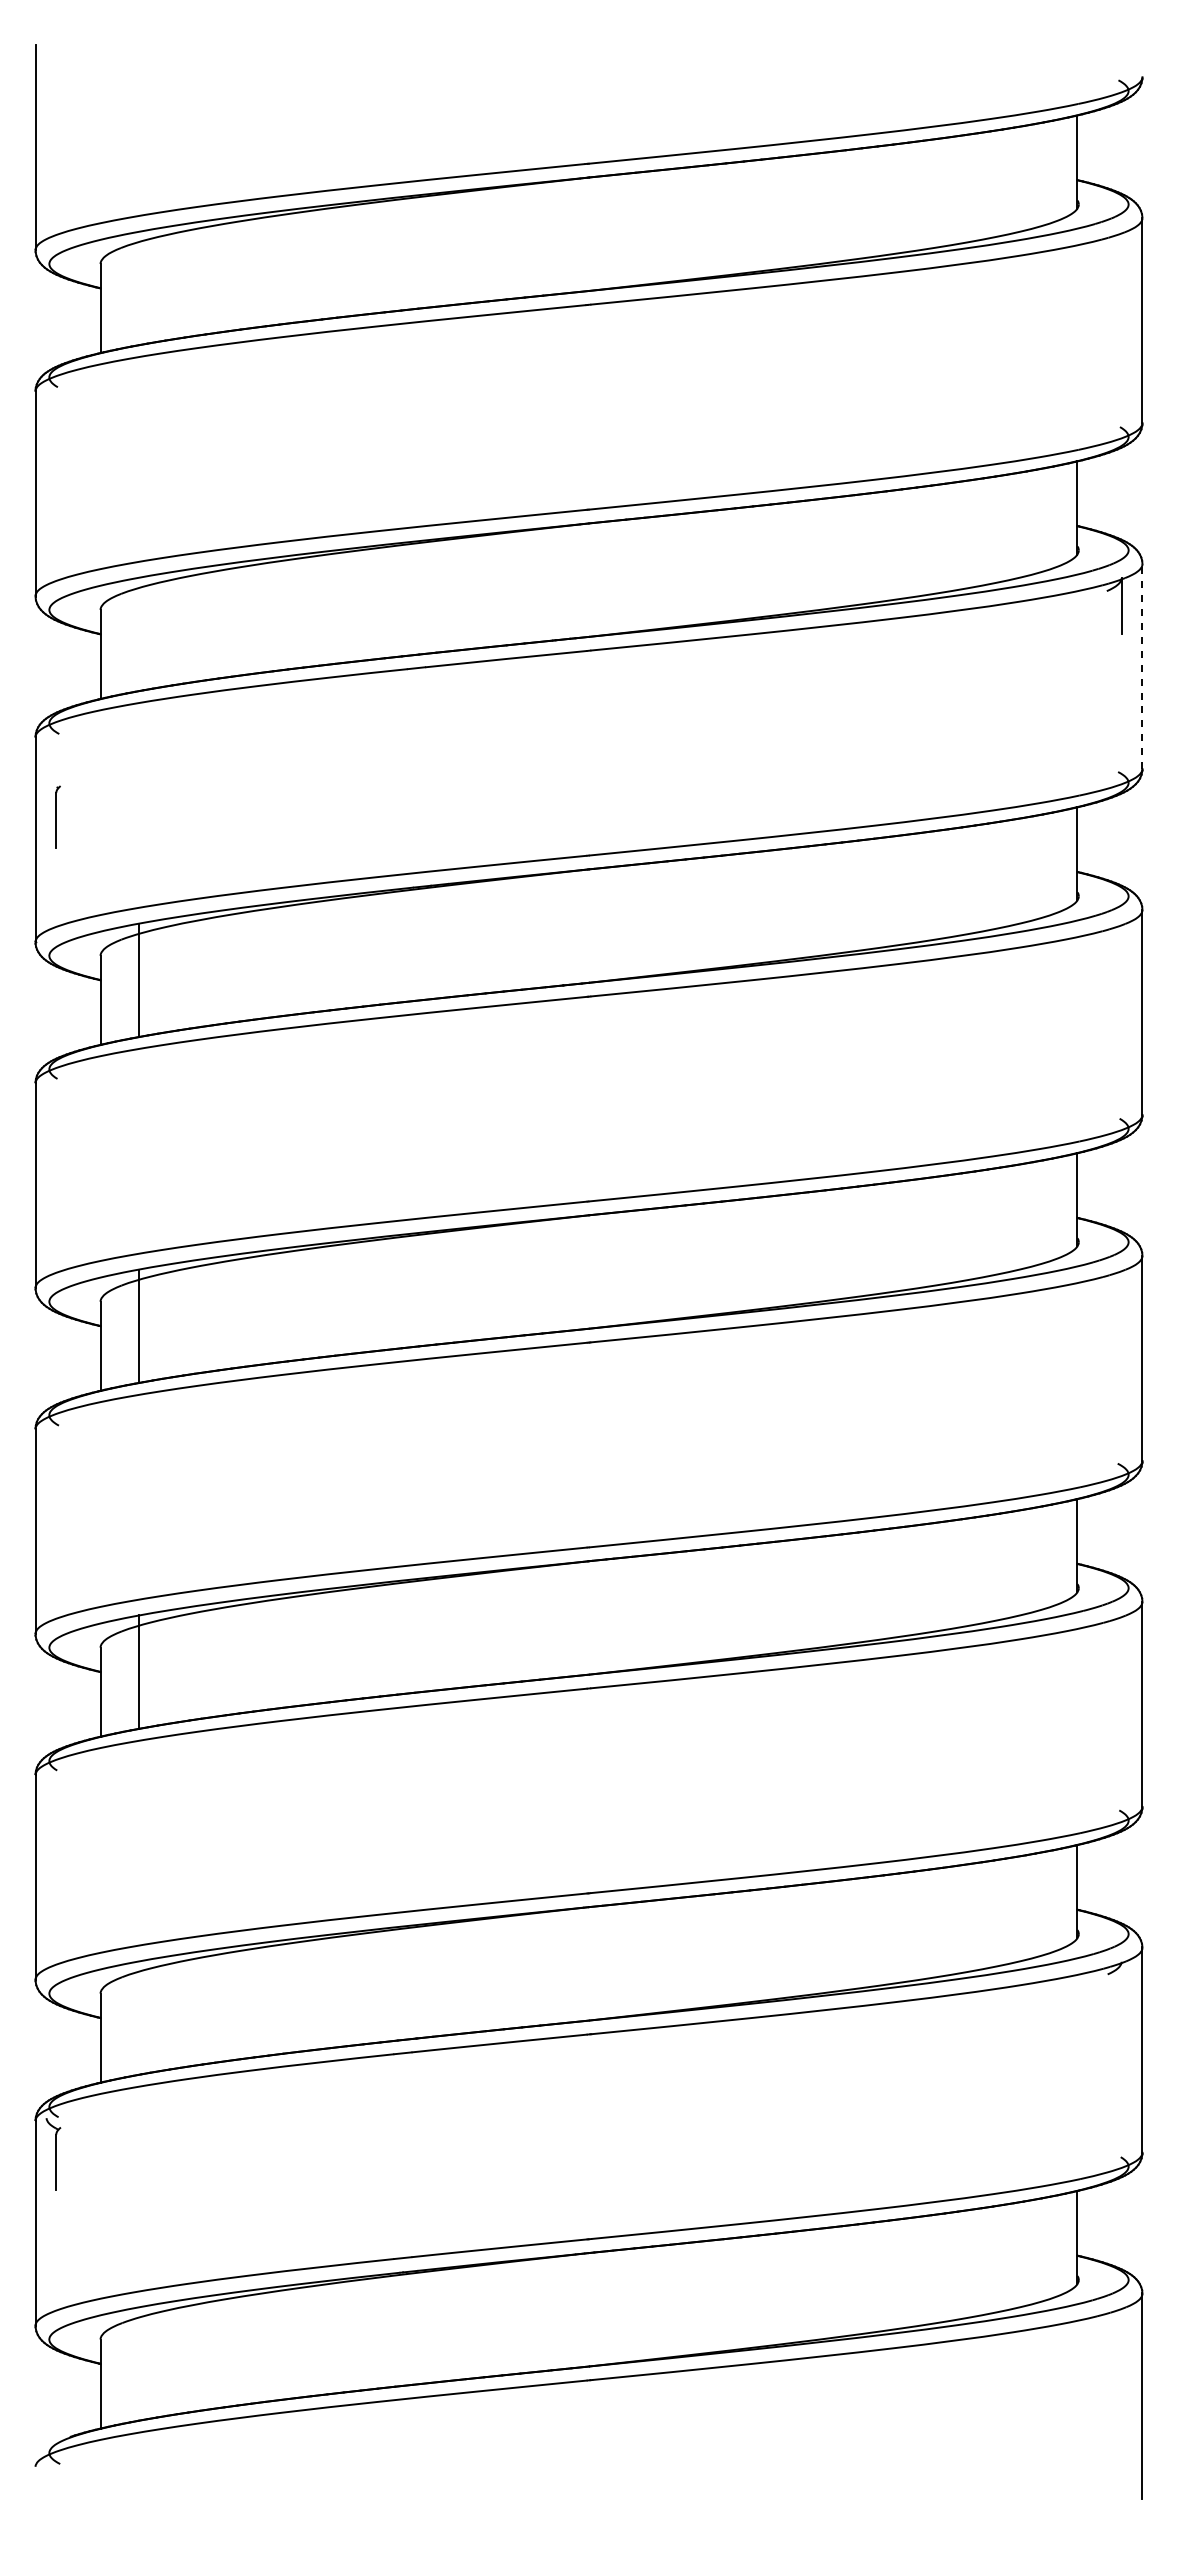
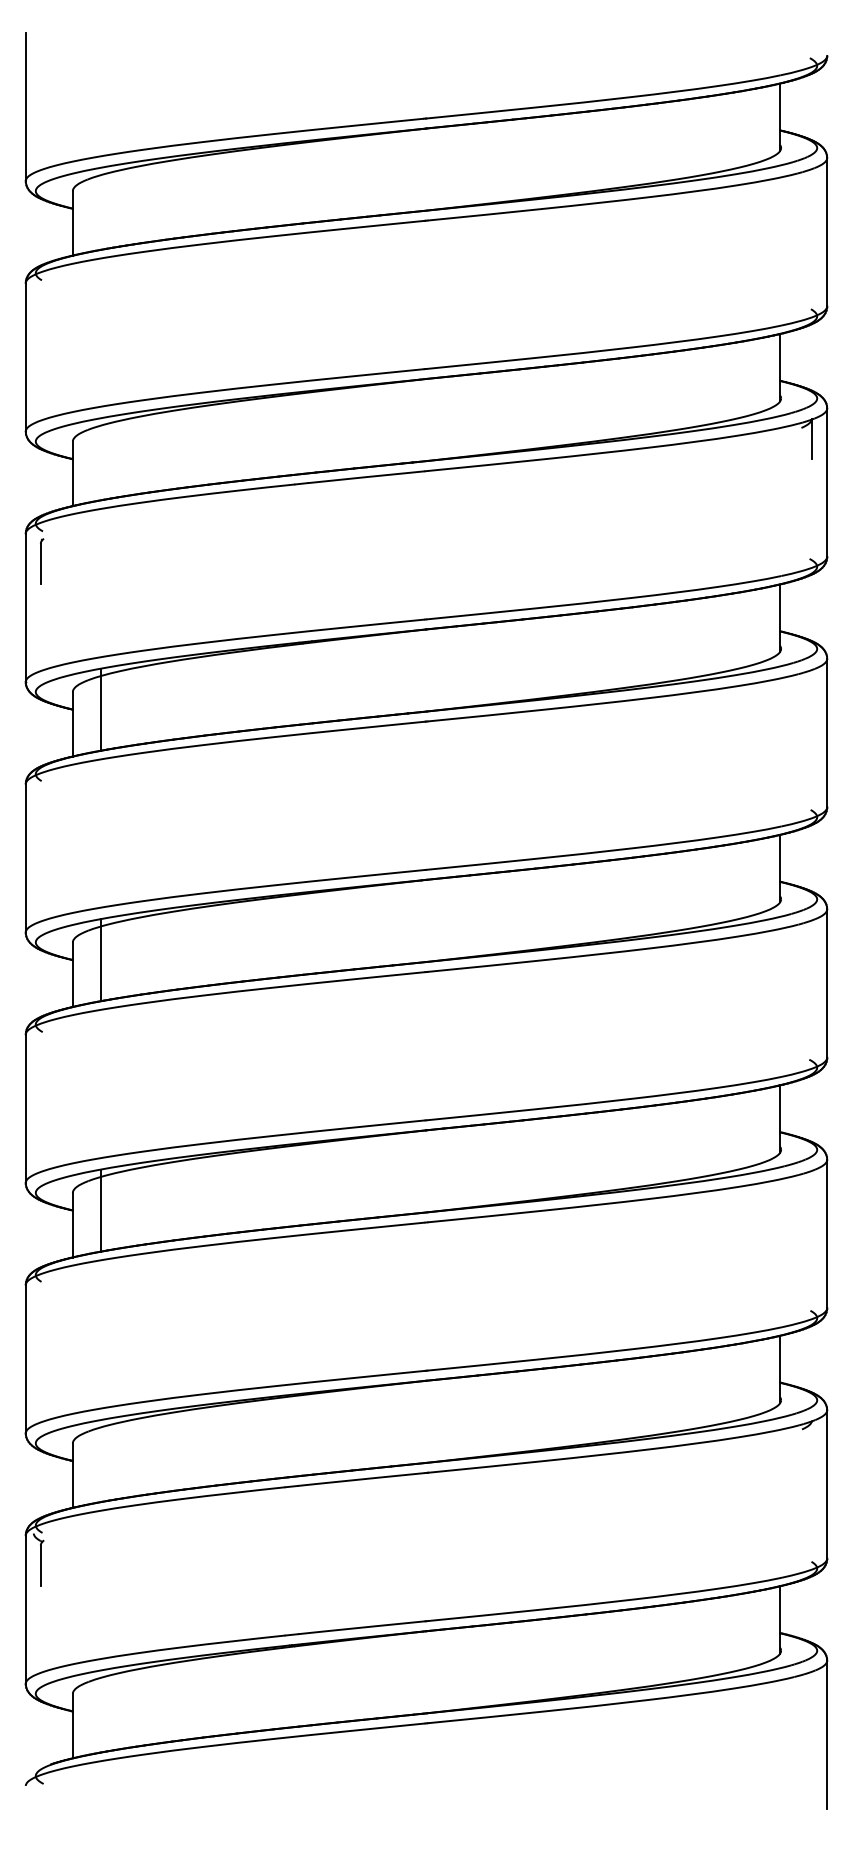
line: (1142, 666) -> (827, 482), dashed -> solid
part: (57, 816) -> (41, 560), moved

